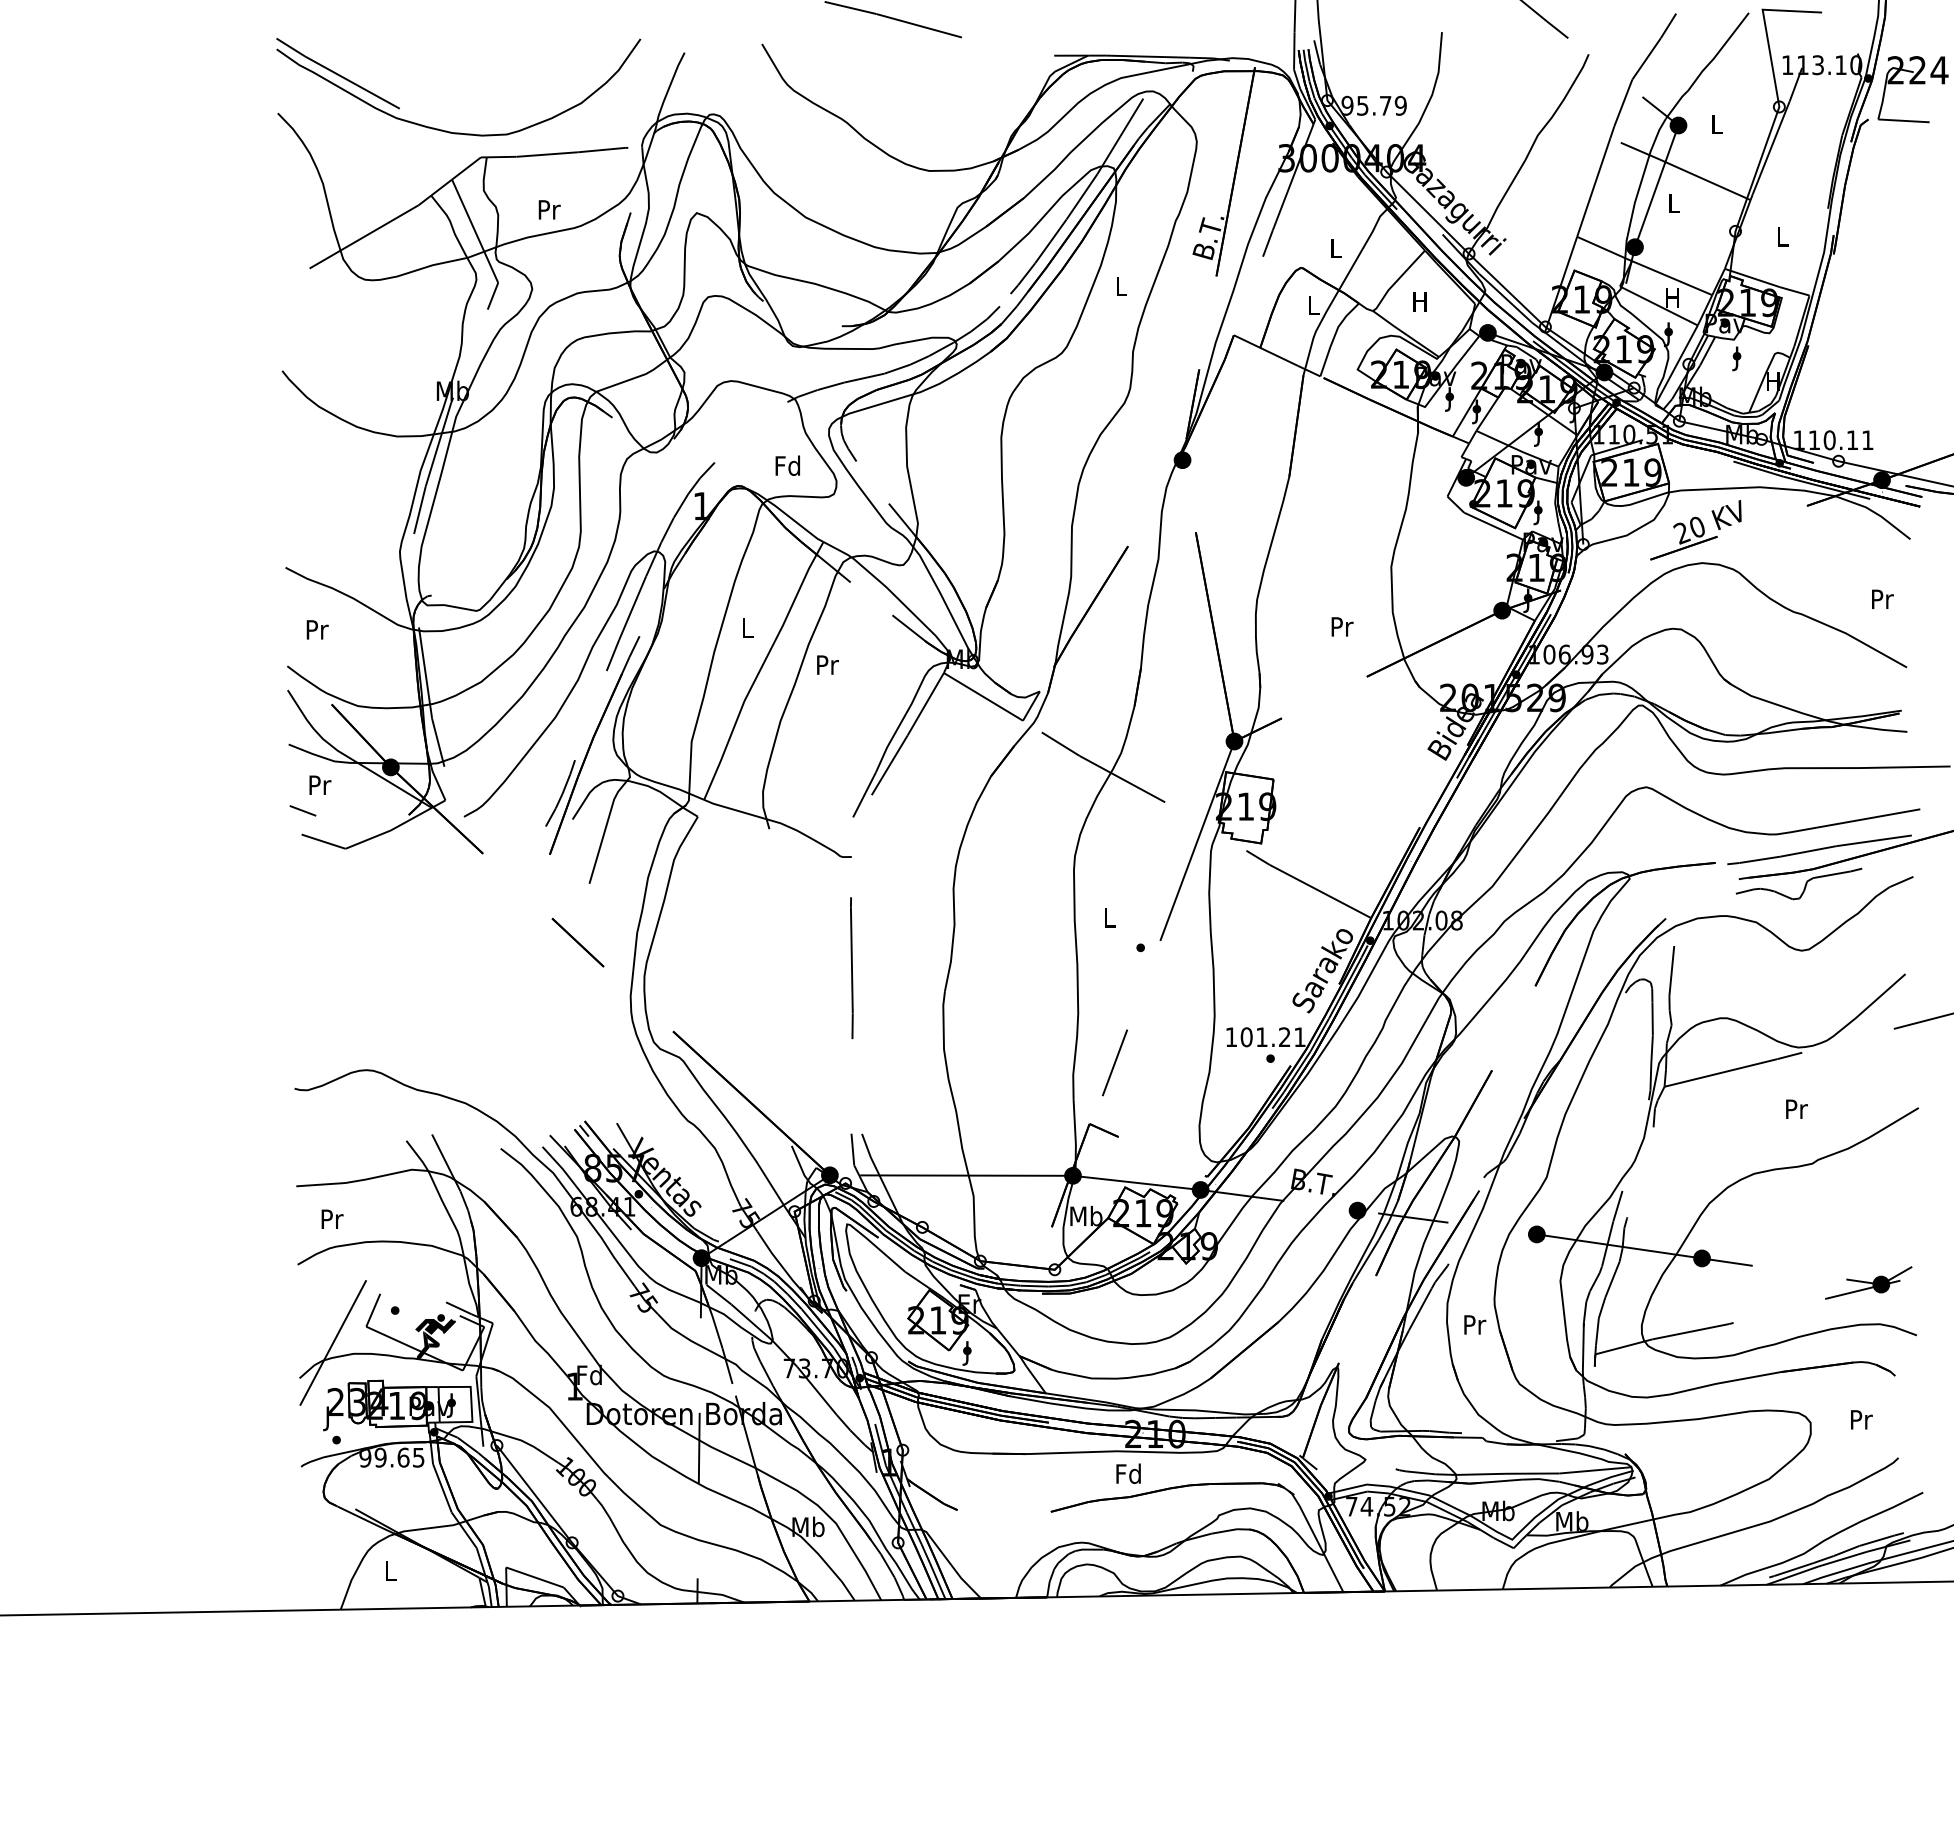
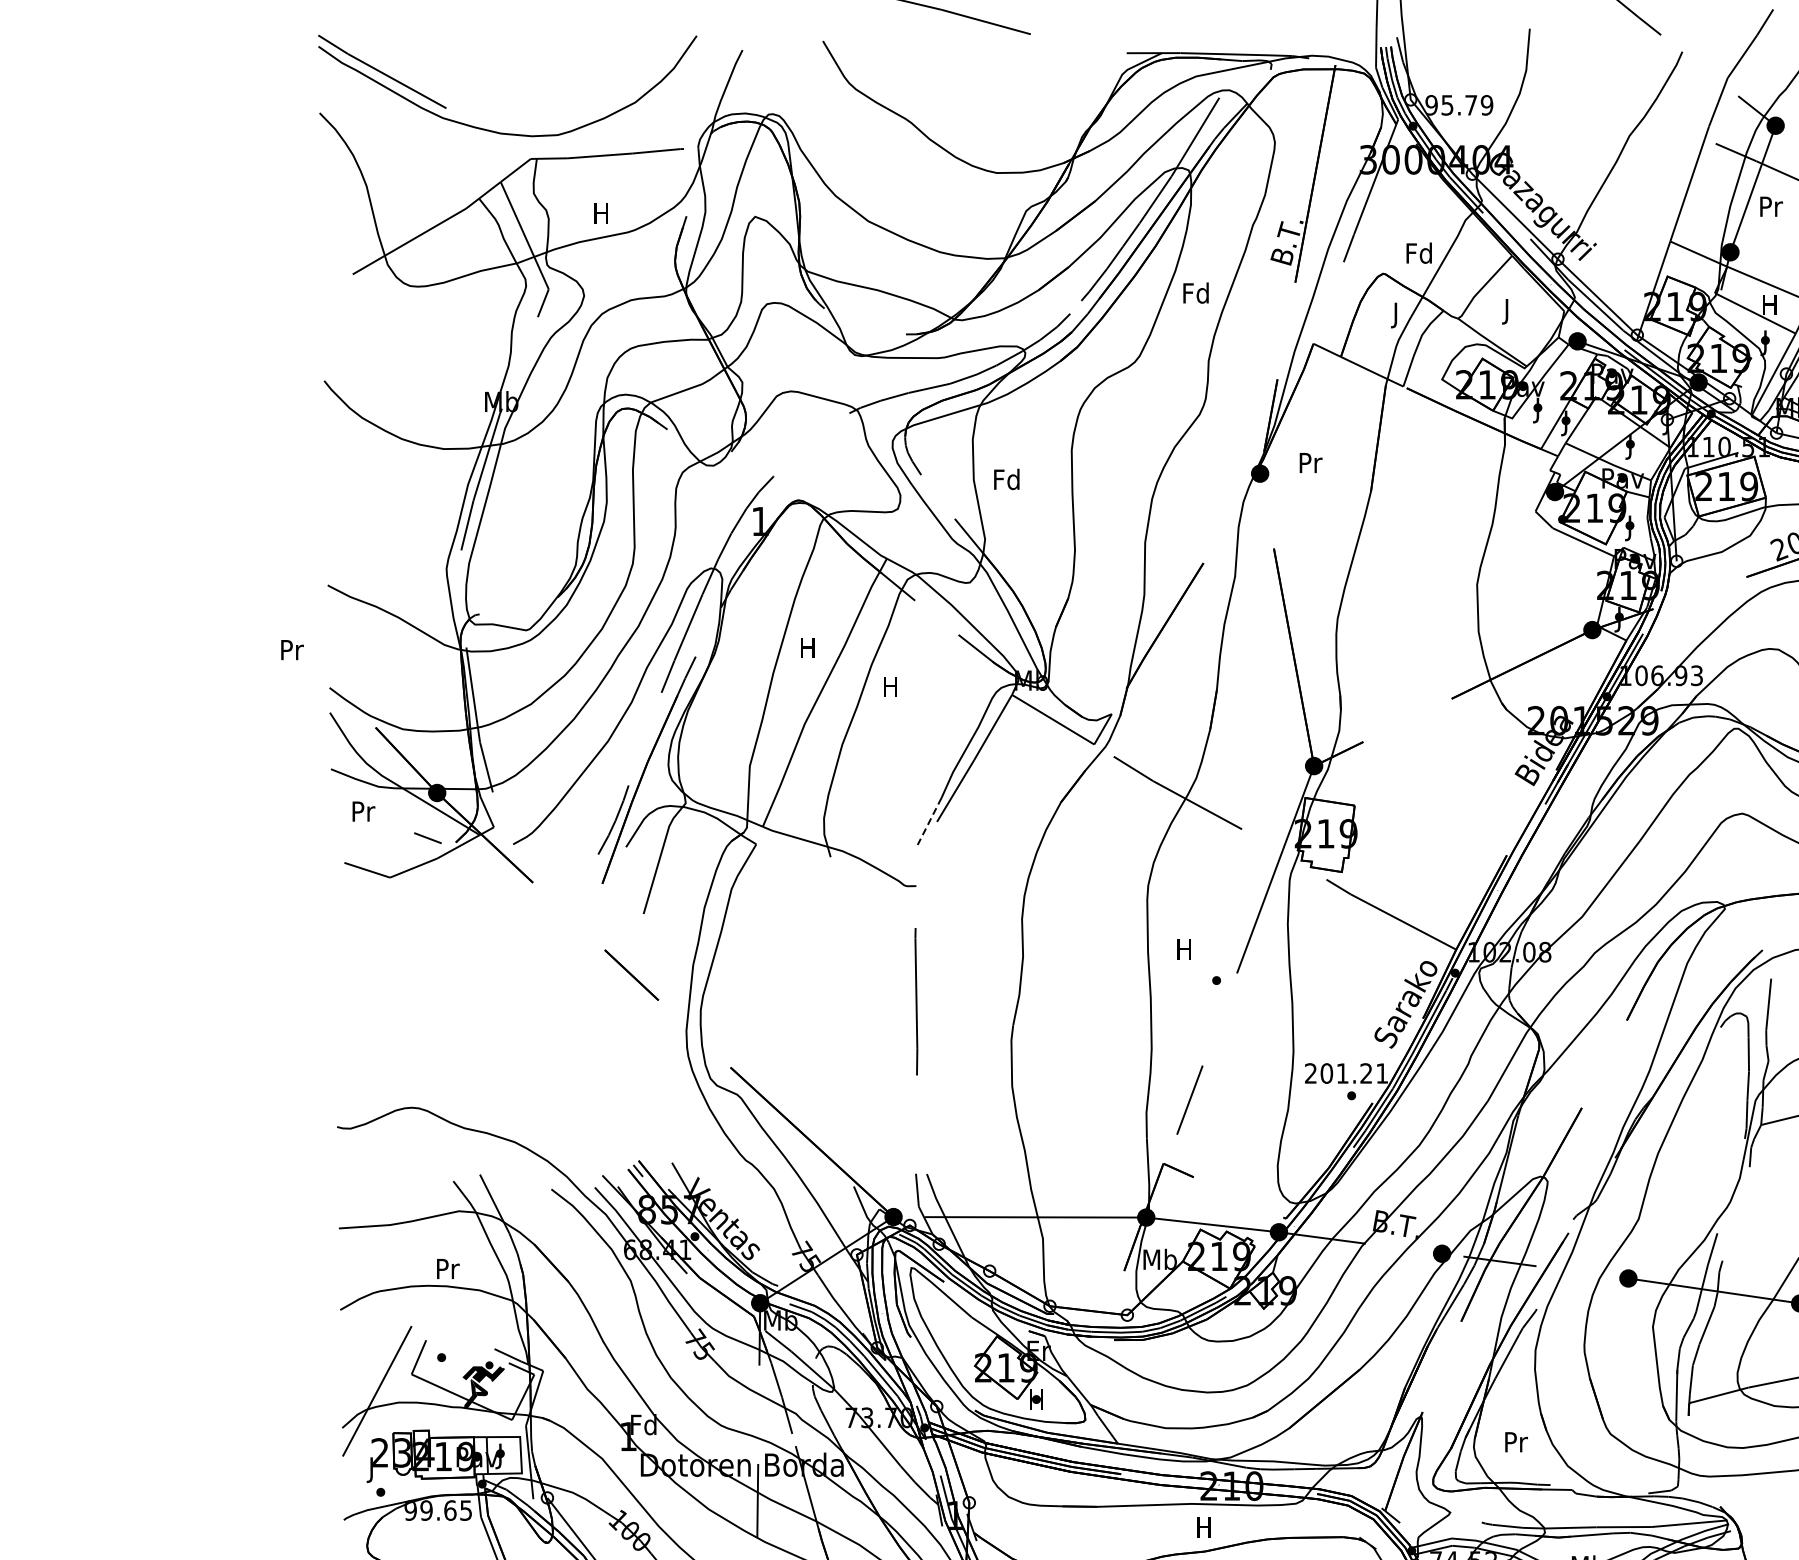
text: (1674, 203) -> (1771, 206), L -> Pr
text: (549, 209) -> (602, 213), Pr -> H
text: (1335, 247) -> (1419, 252), L -> Fd
text: (1120, 286) -> (1195, 293), L -> Fd
text: (1419, 304) -> (1506, 311), H -> J
text: (1313, 307) -> (1396, 314), L -> J
text: (787, 465) -> (1006, 479), moved
text: (1342, 626) -> (1311, 462), moved
text: (747, 627) -> (807, 647), L -> H
text: (317, 629) -> (292, 649), moved
text: (827, 664) -> (891, 686), Pr -> H
line: (864, 795) -> (929, 822), solid -> dashed
line: (302, 810) -> (427, 837), moved
text: (1109, 917) -> (1184, 949), L -> H
text: (1230, 1036) -> (1309, 1072), 101.21 -> 201.21
text: (332, 1218) -> (448, 1268), moved
text: (1475, 1324) -> (1516, 1441), moved
text: (967, 1353) -> (1036, 1402), J -> H
text: (1128, 1473) -> (1203, 1527), Fd -> H

